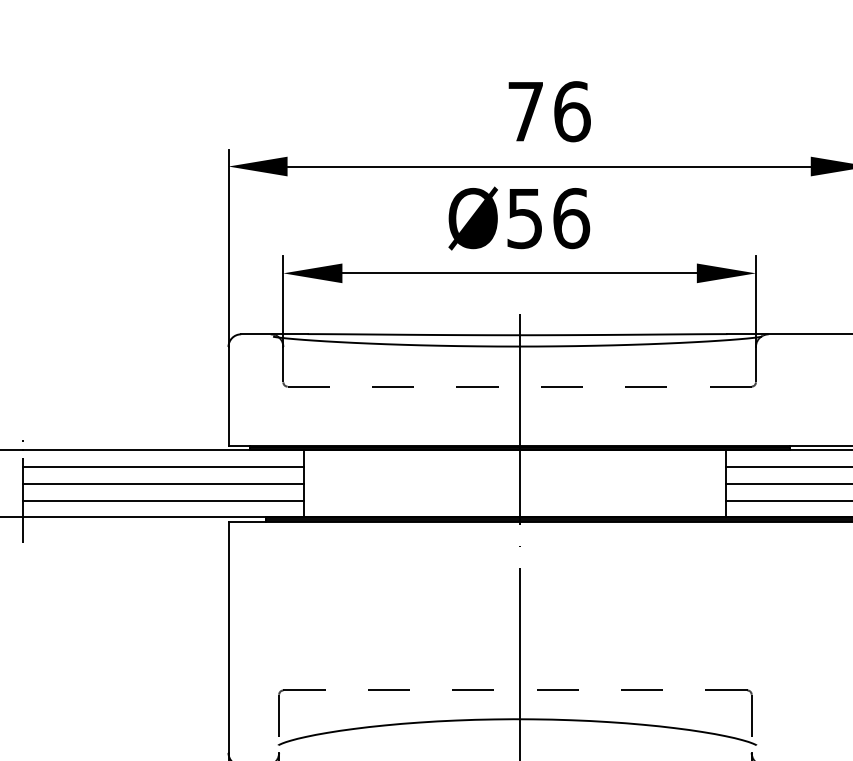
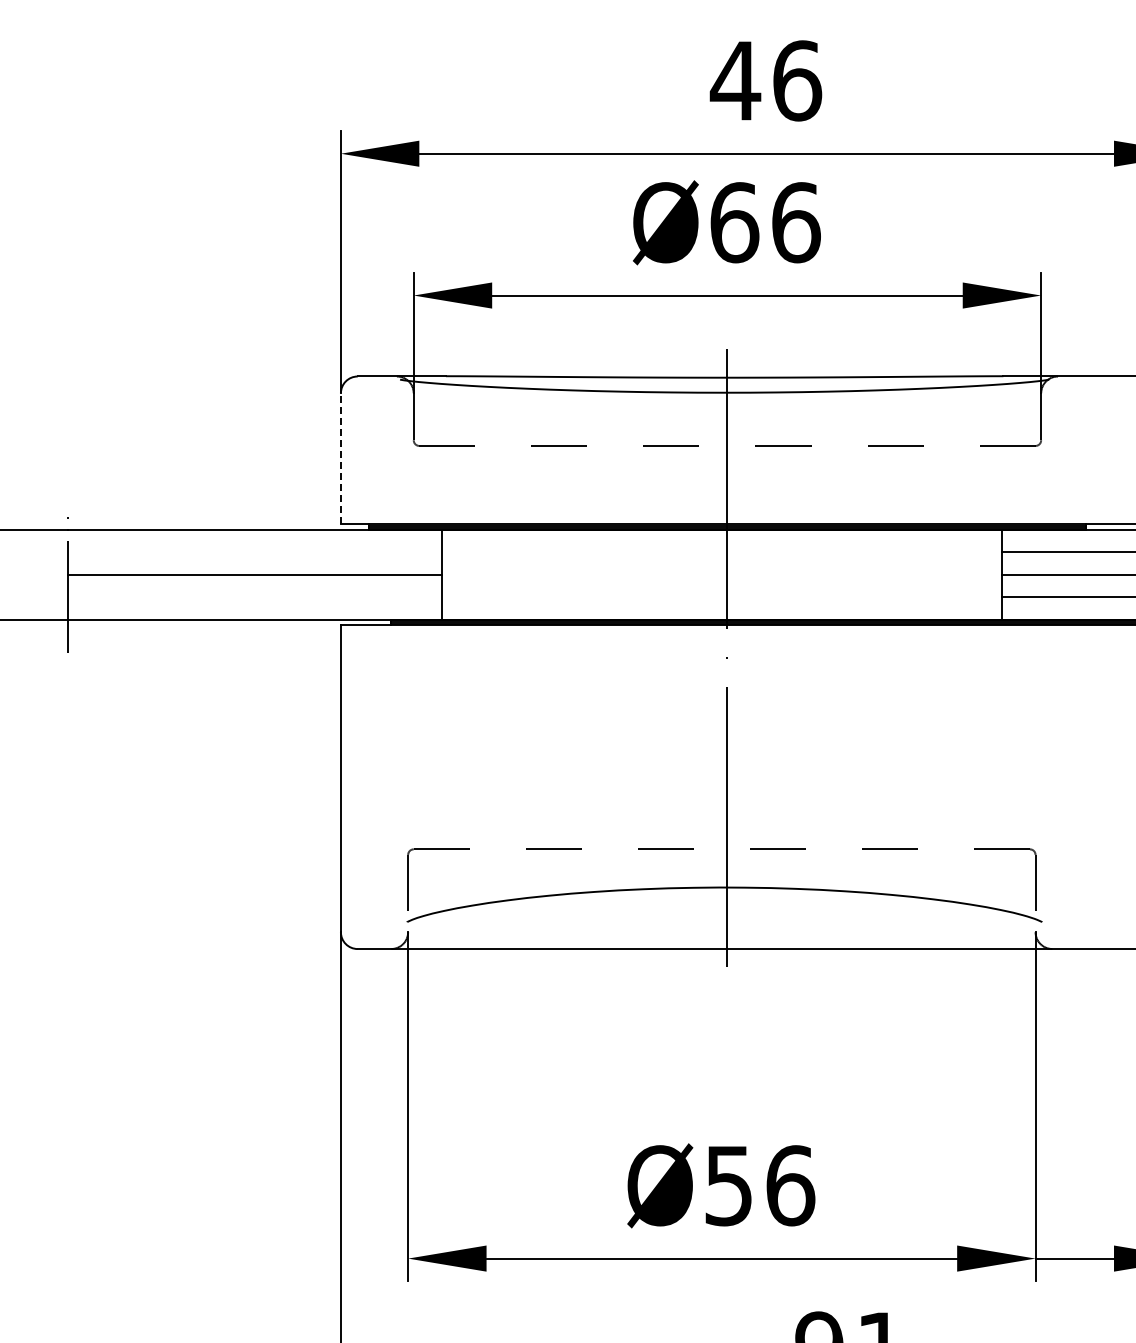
text: (525, 111) -> (735, 80), 76 -> 46
text: (524, 218) -> (734, 222), Ø56 -> Ø66
line: (228, 396) -> (340, 458), solid -> dashed
line: (163, 466) -> (254, 552), removed
line: (163, 500) -> (254, 597), removed

